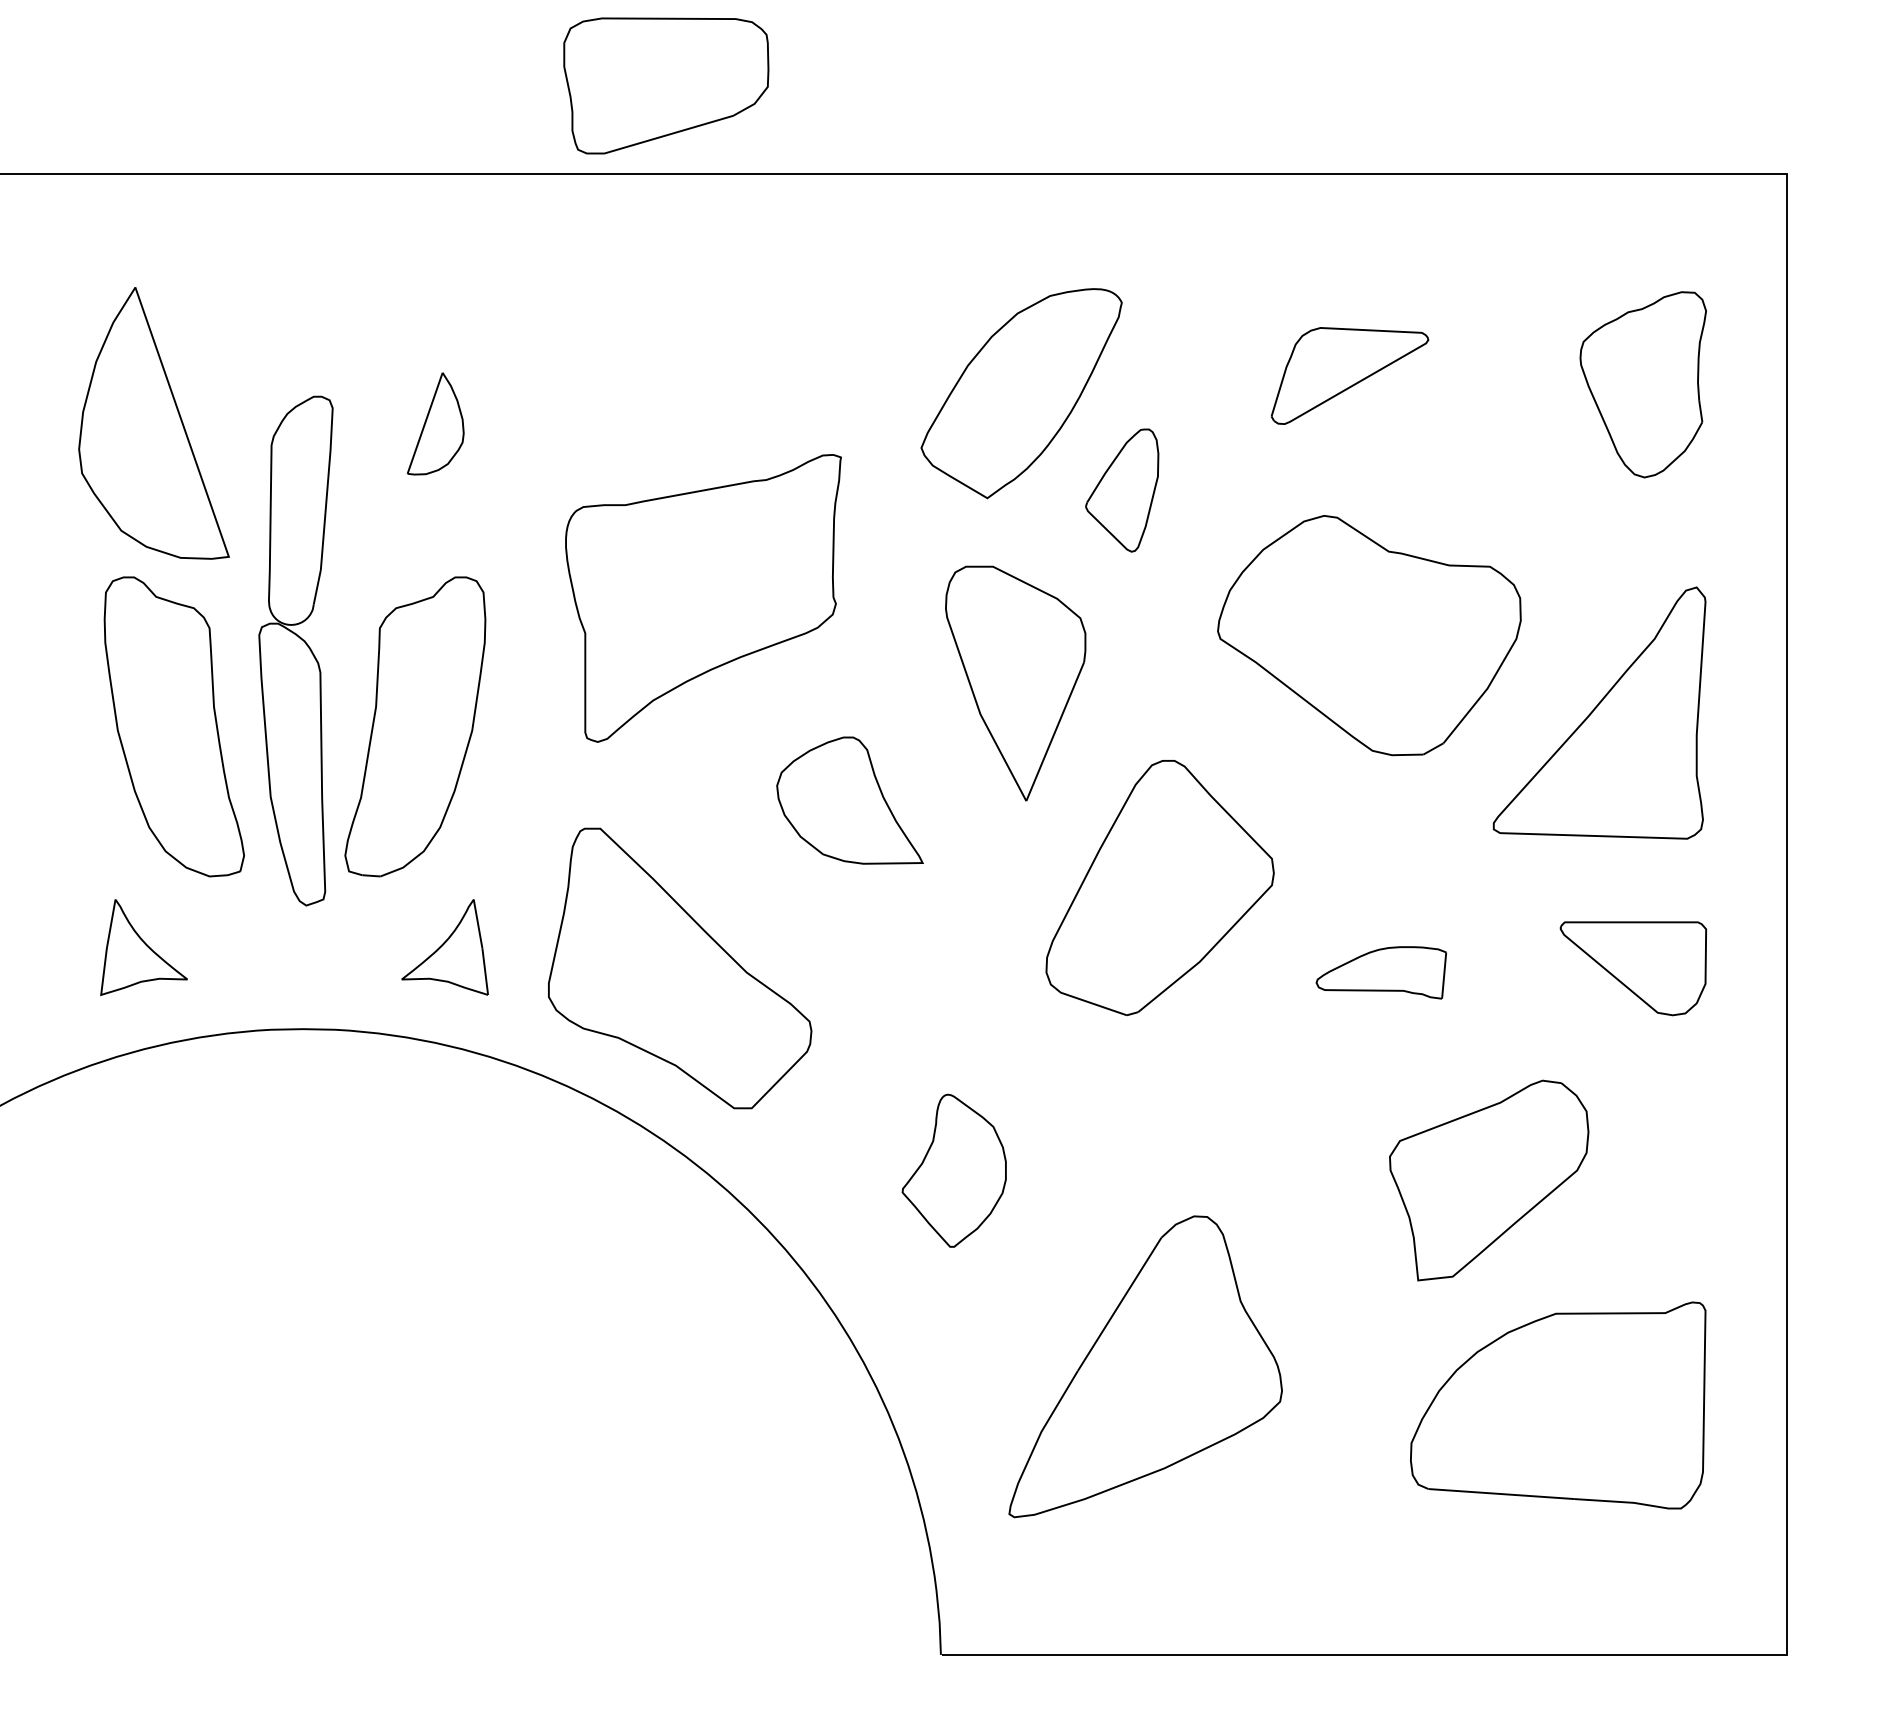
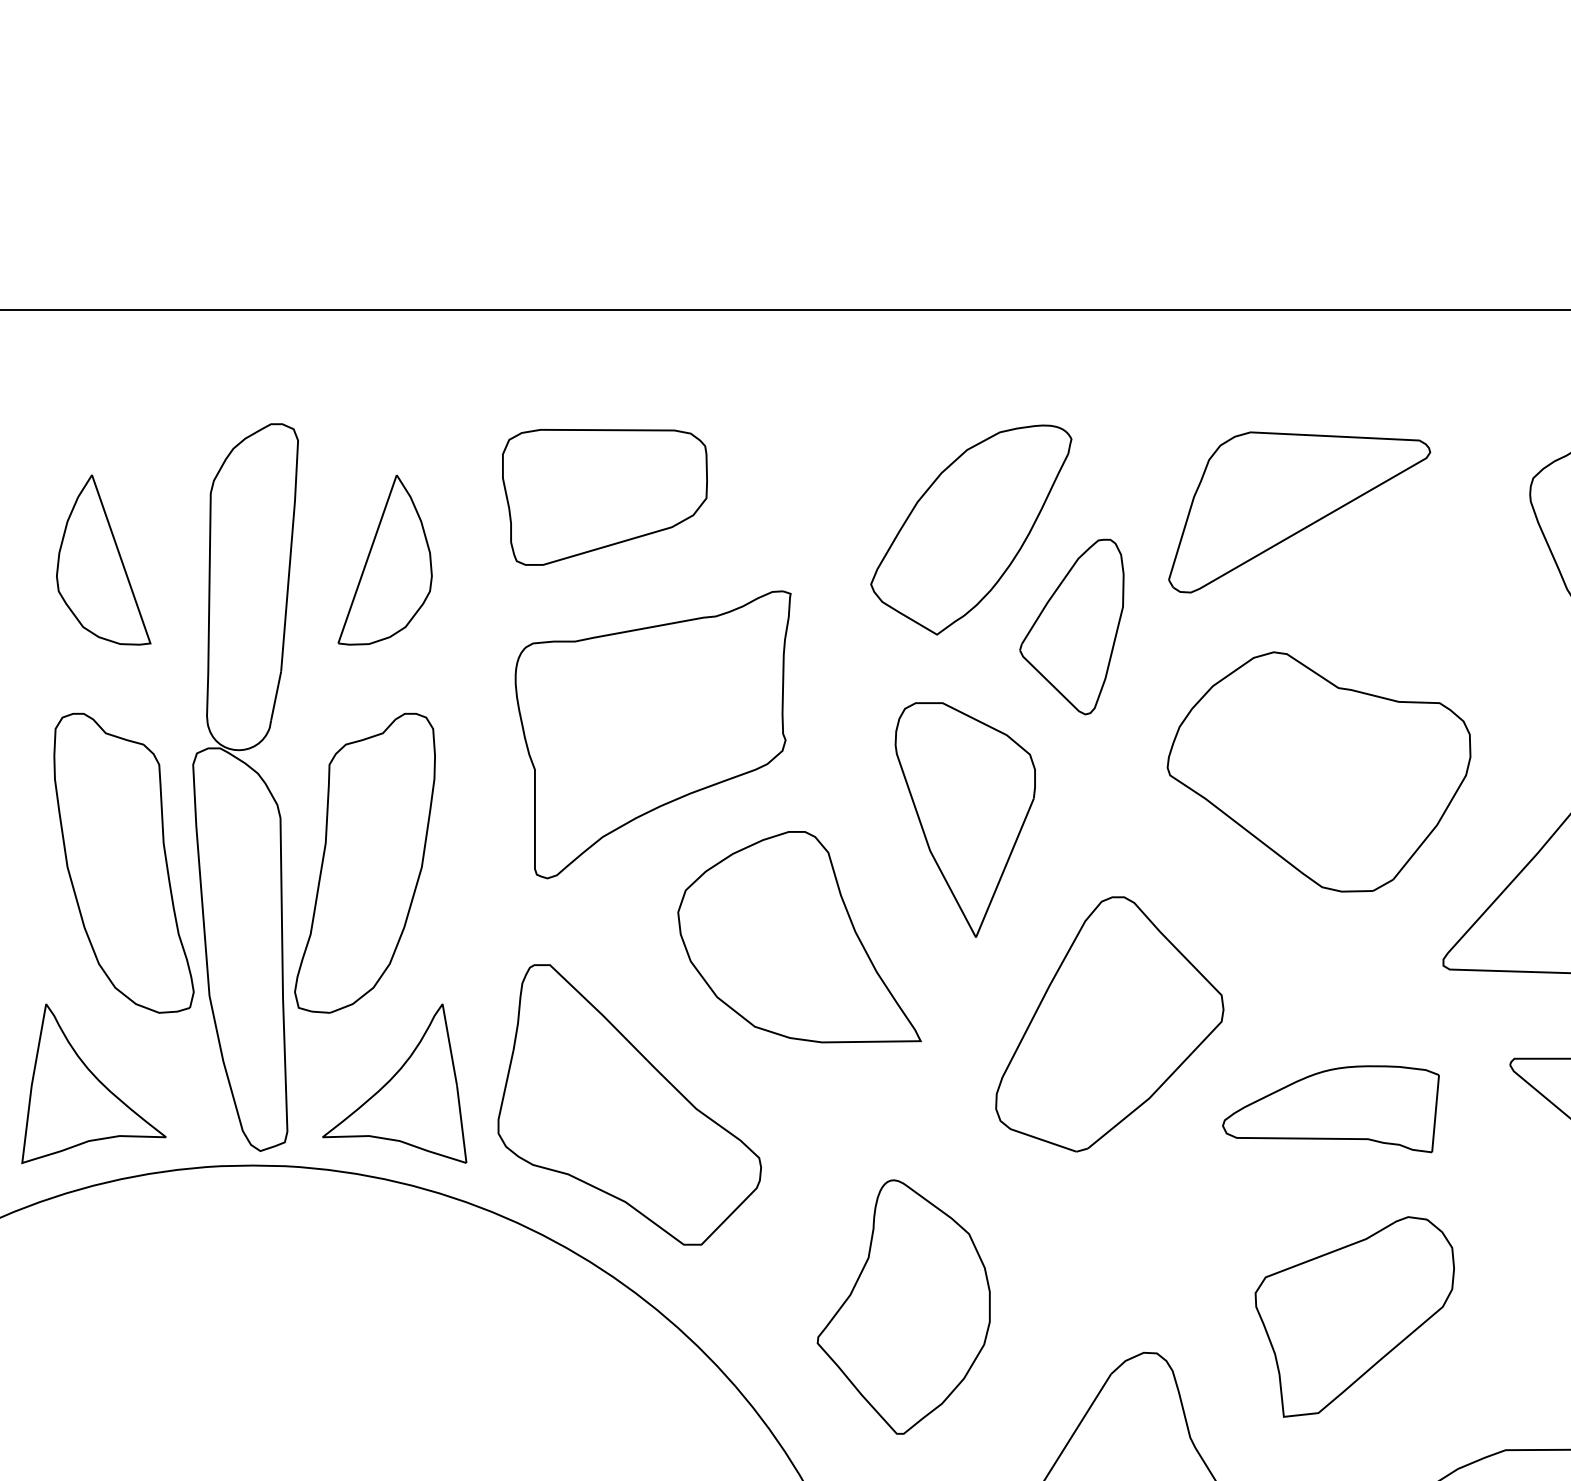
part: (666, 85) -> (605, 496), moved
part: (1349, 375) -> (1299, 511), size x1.67
part: (153, 423) -> (103, 559), size x0.62
part: (435, 423) -> (385, 559), size x1.67
part: (1121, 490) -> (1071, 626), size x1.43
part: (295, 650) -> (245, 786), size x1.43
part: (849, 800) -> (799, 936), size x1.67
part: (143, 947) -> (93, 1083), size x1.67
part: (444, 947) -> (394, 1083), size x1.67
part: (1381, 972) -> (1331, 1108), size x1.67
part: (954, 1170) -> (904, 1306), size x1.67
part: (1489, 1180) -> (1355, 1316), moved

